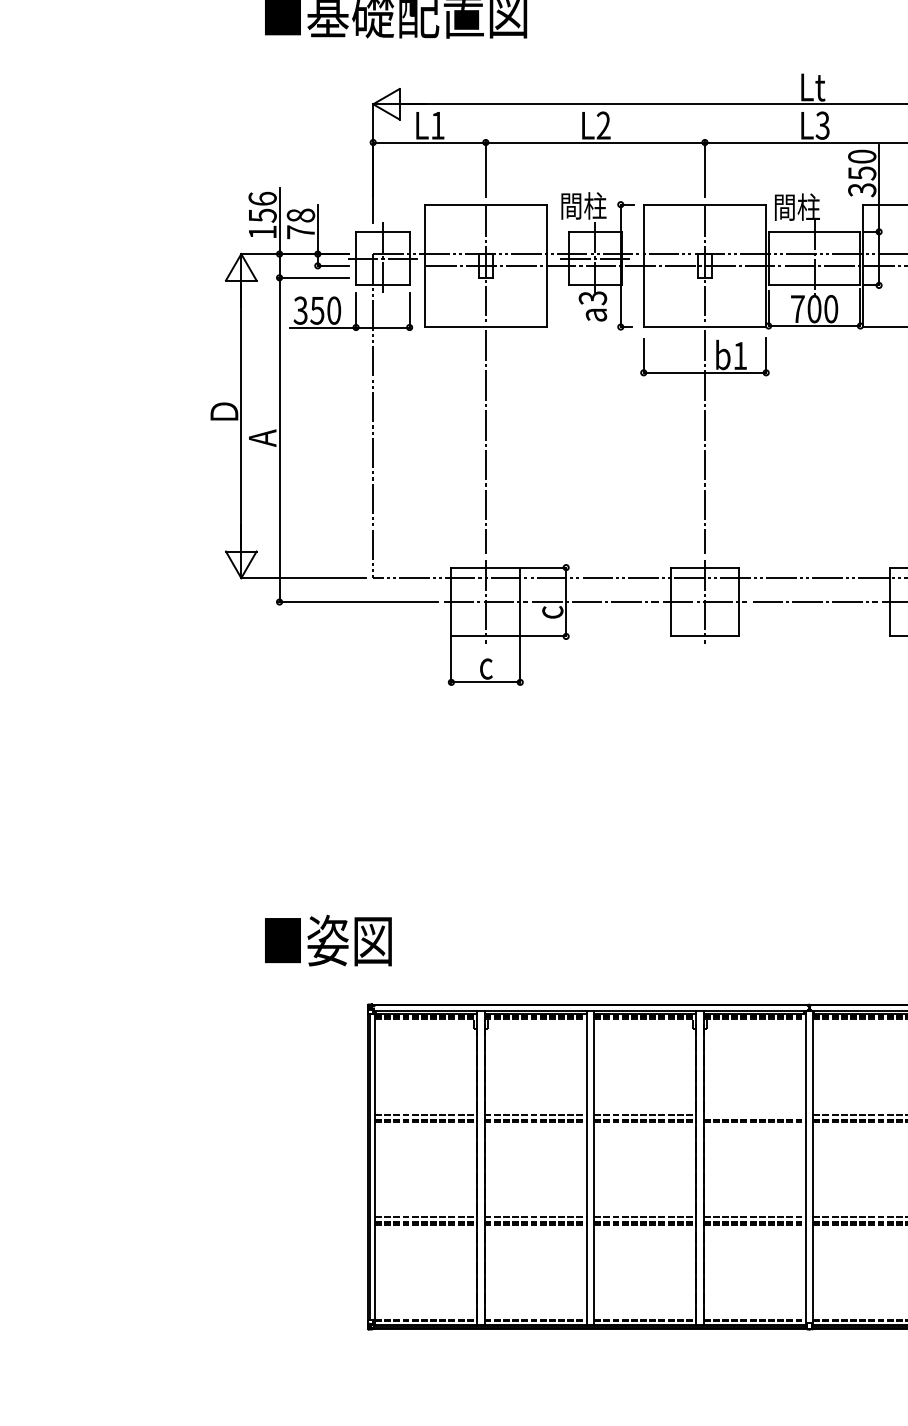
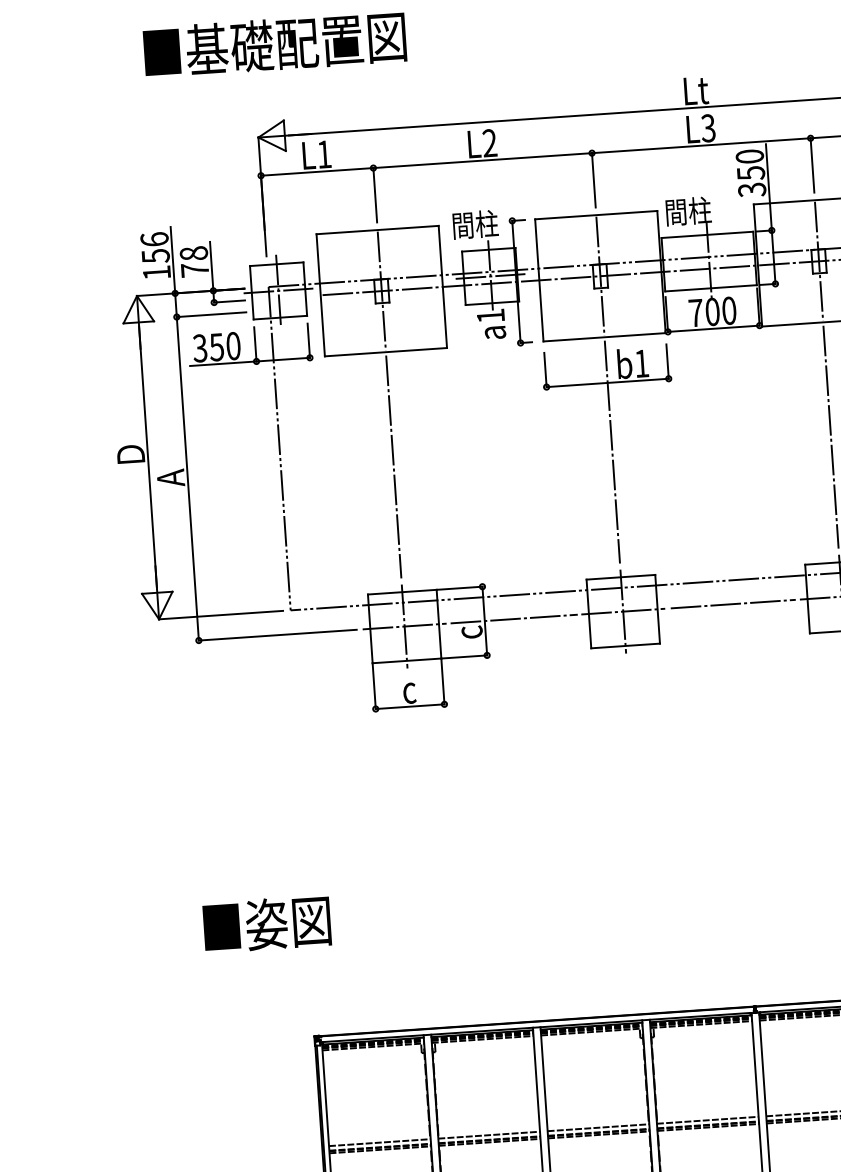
text: (592, 298) -> (490, 316), a3 -> a1
text: (328, 940) -> (267, 924), moved
line: (754, 1115) -> (707, 1120), added

